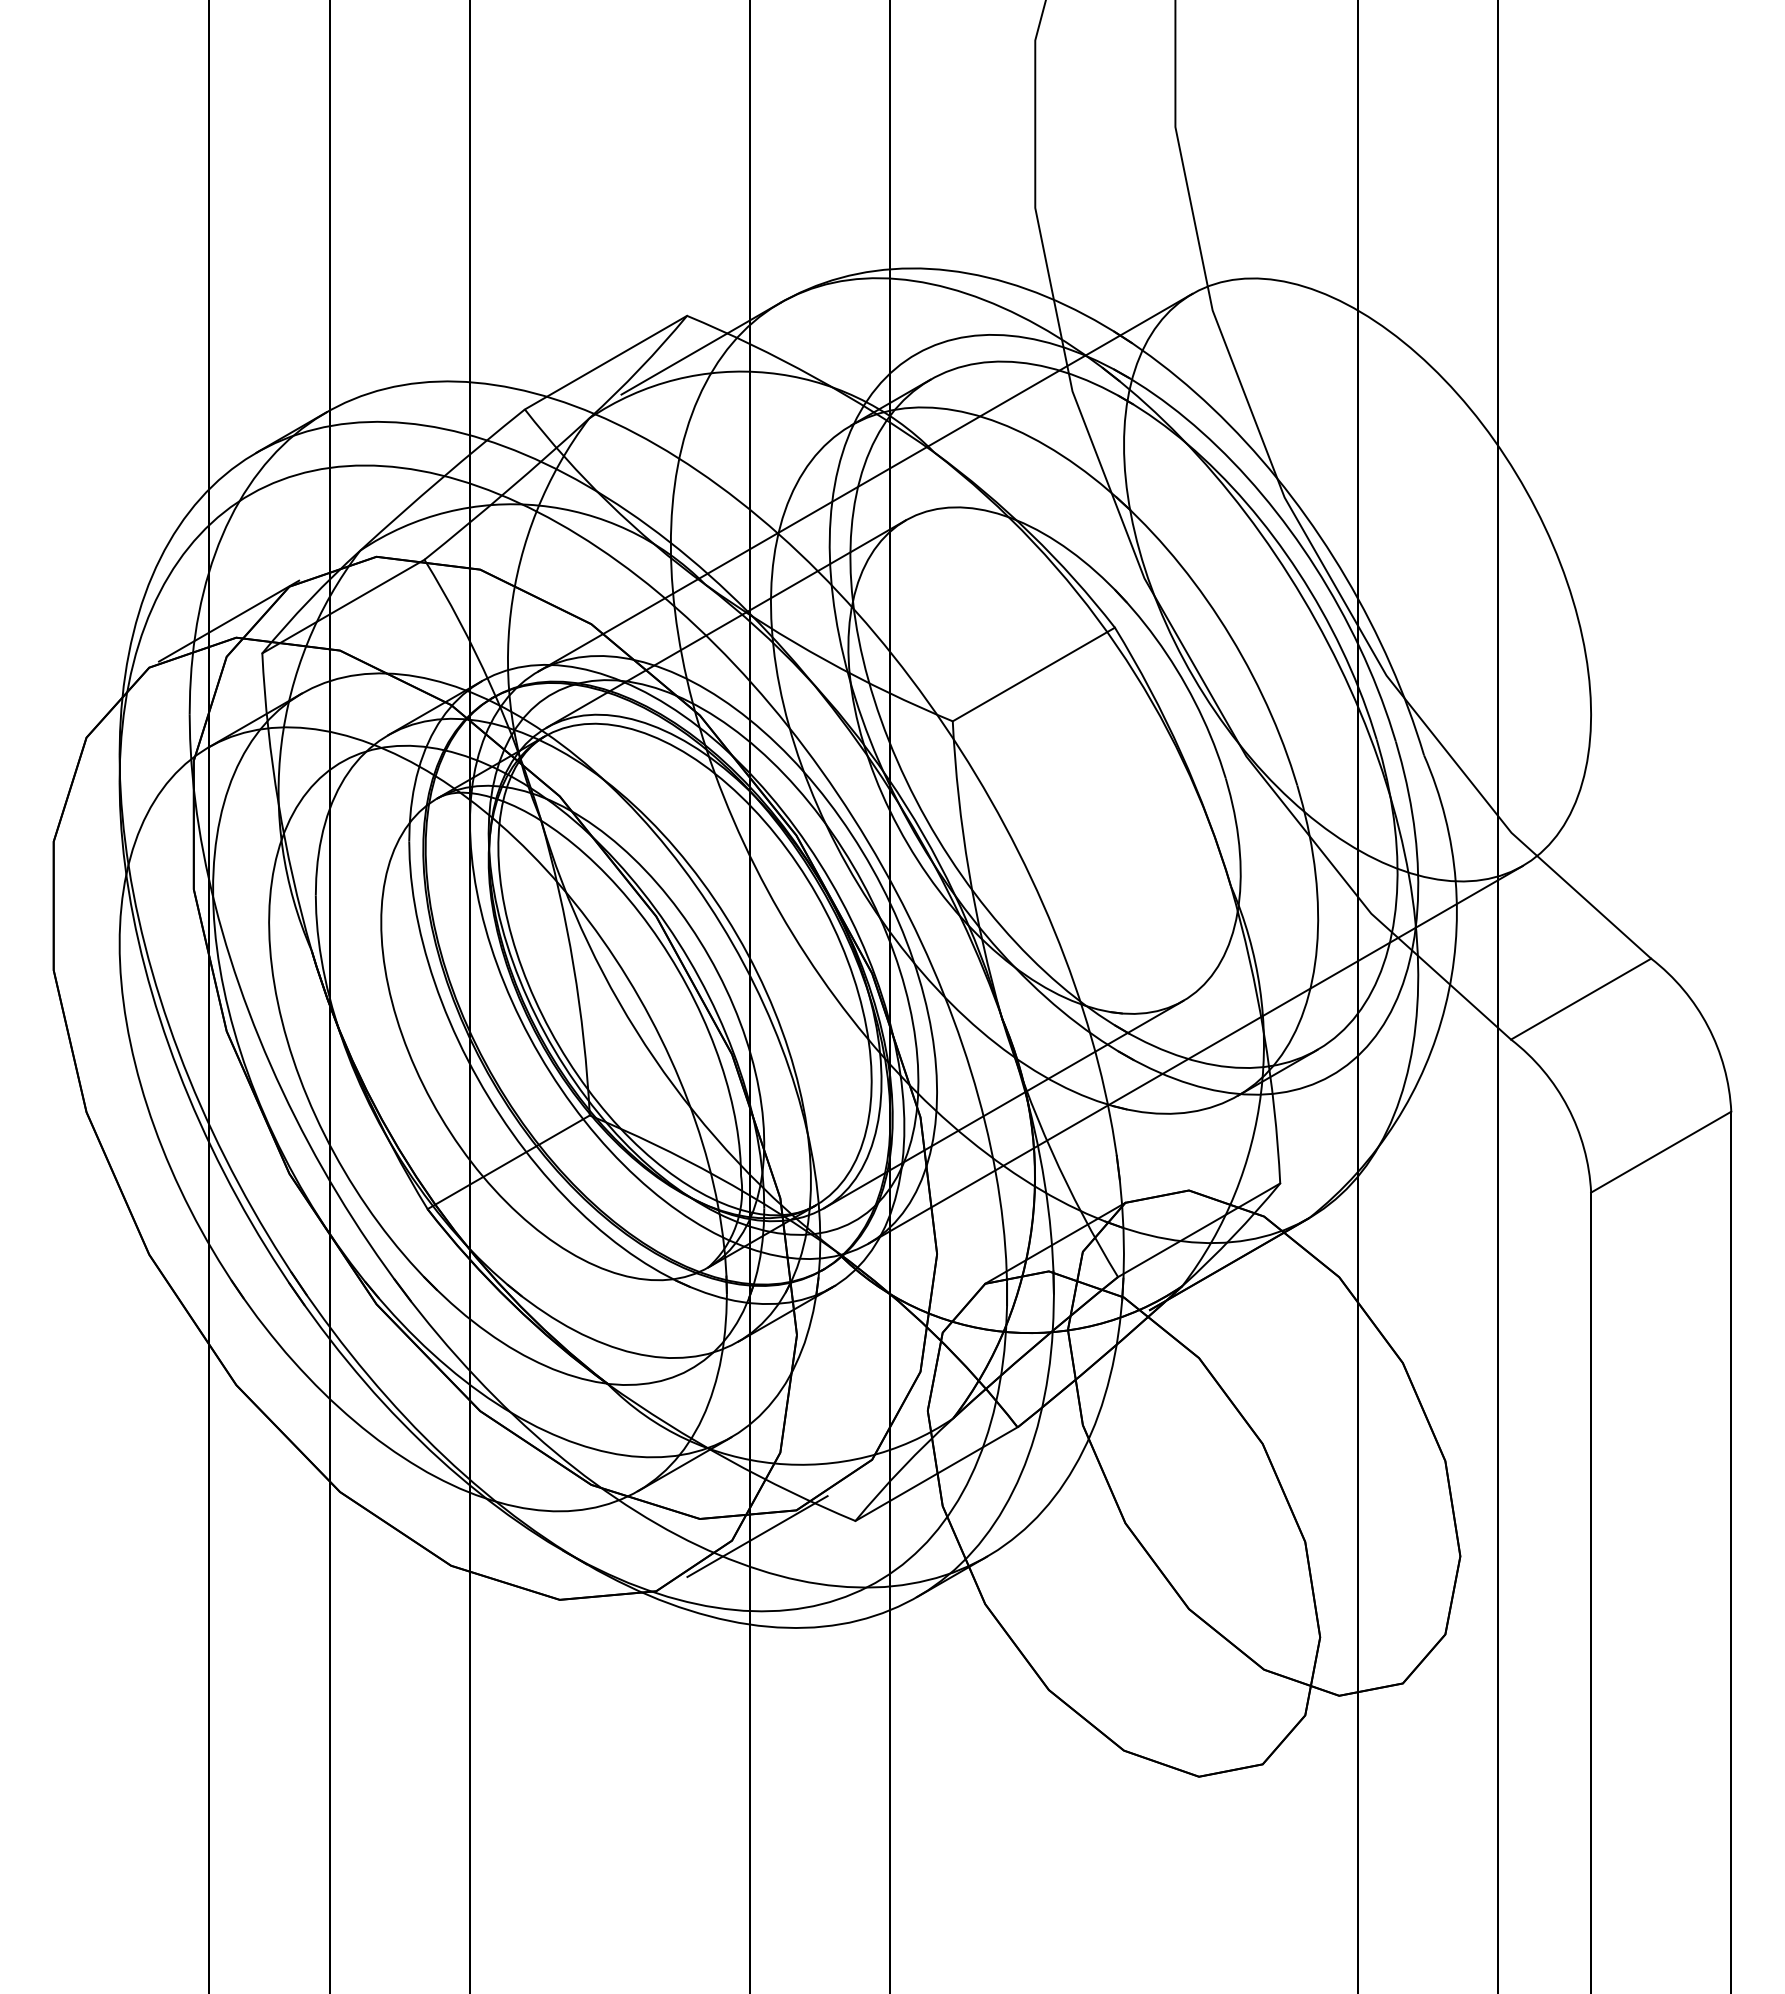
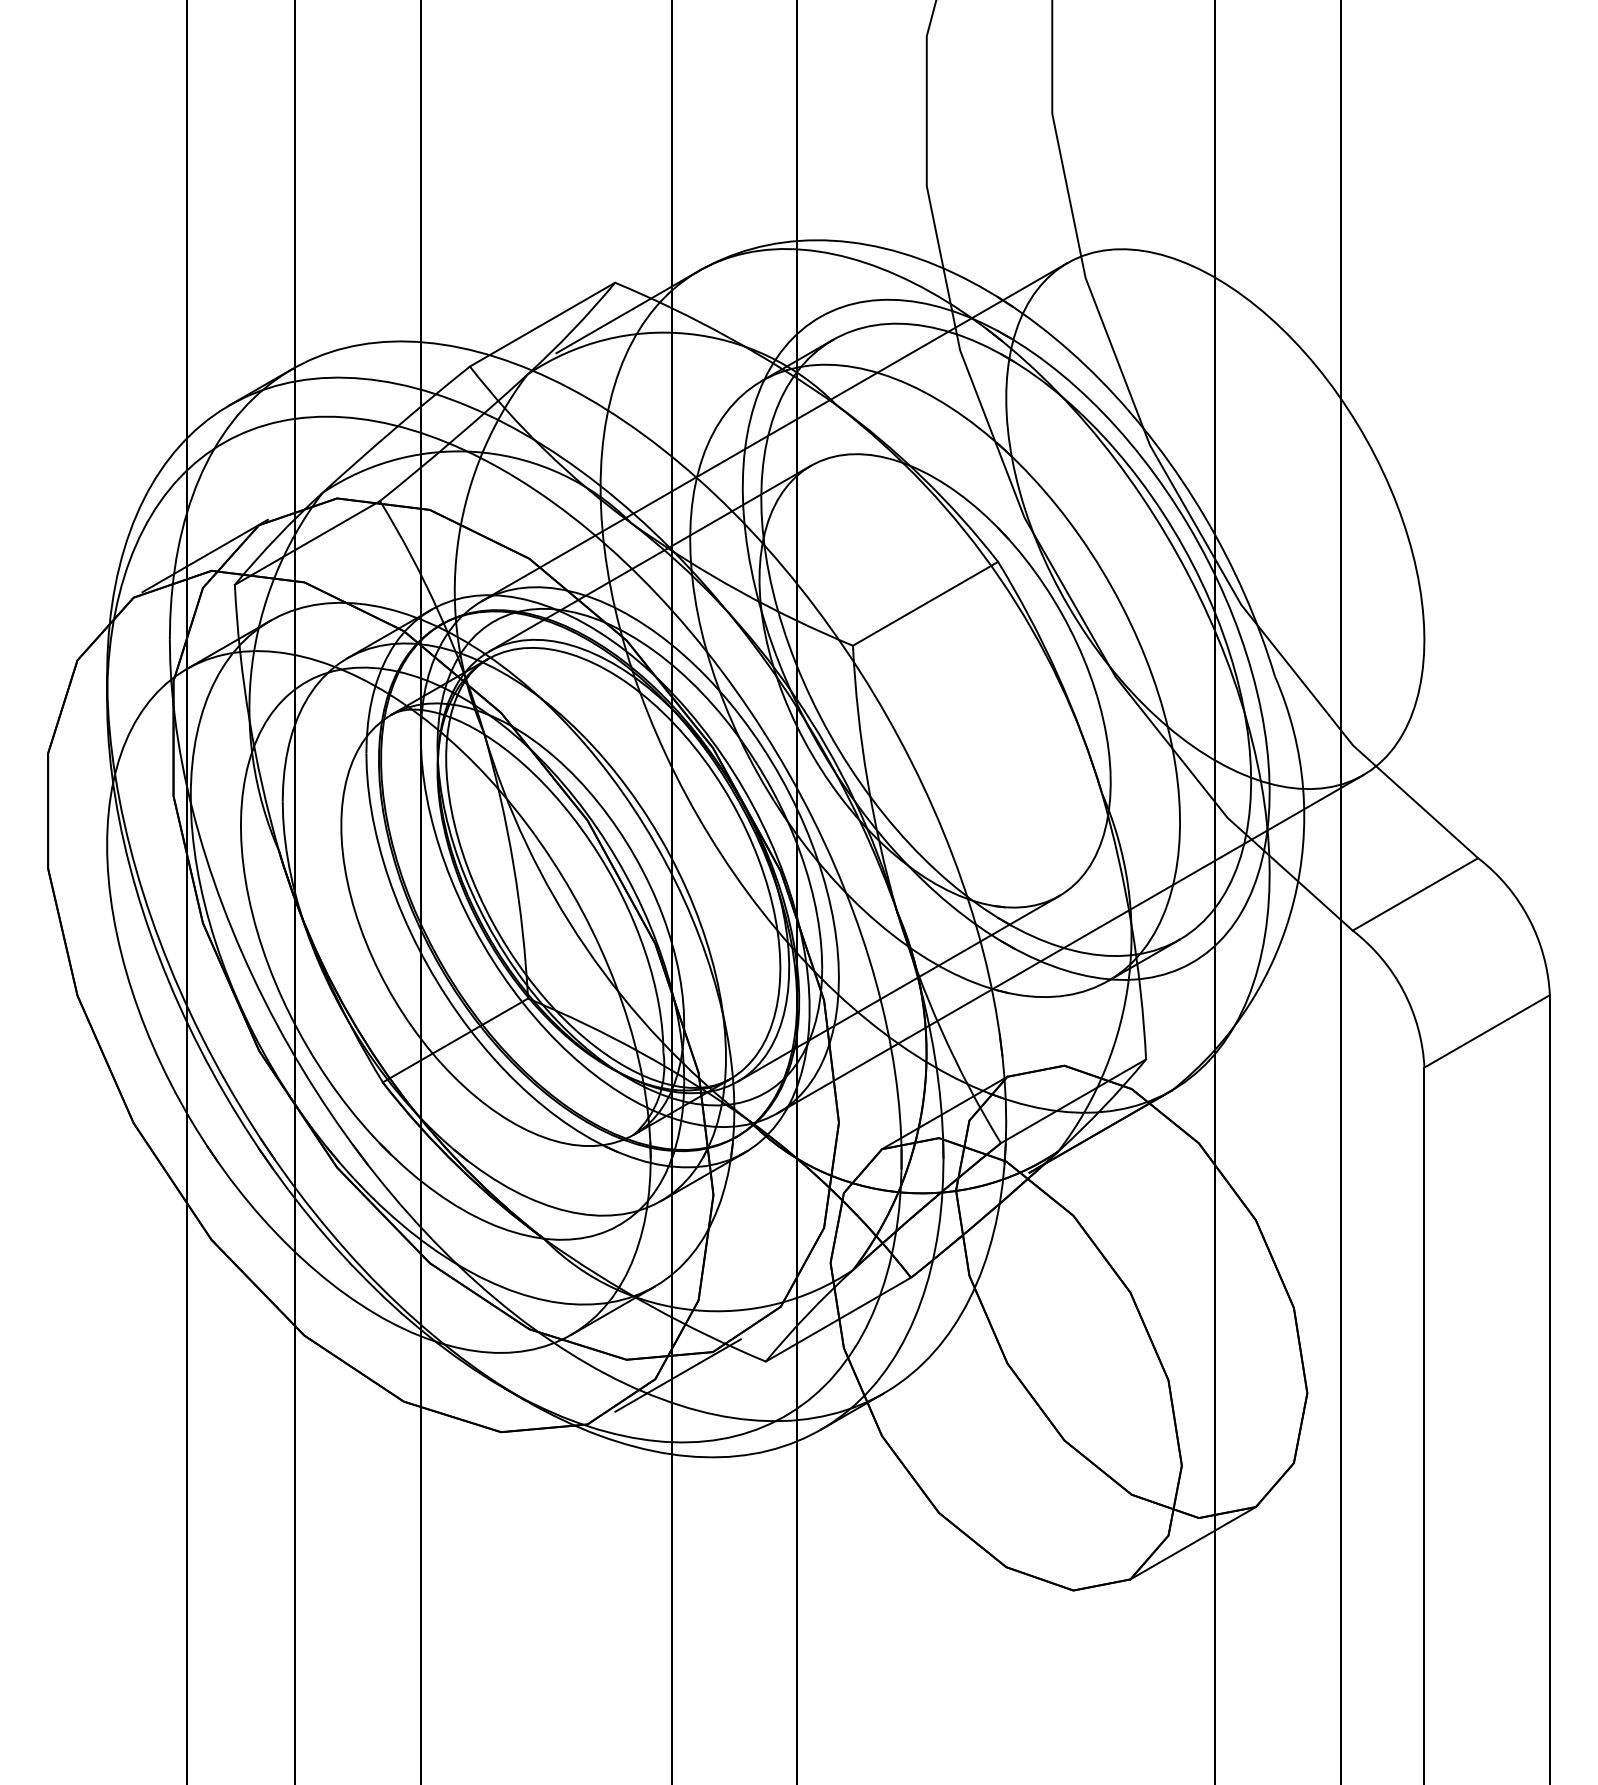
line: (1332, 1723) -> (1192, 1542), added

